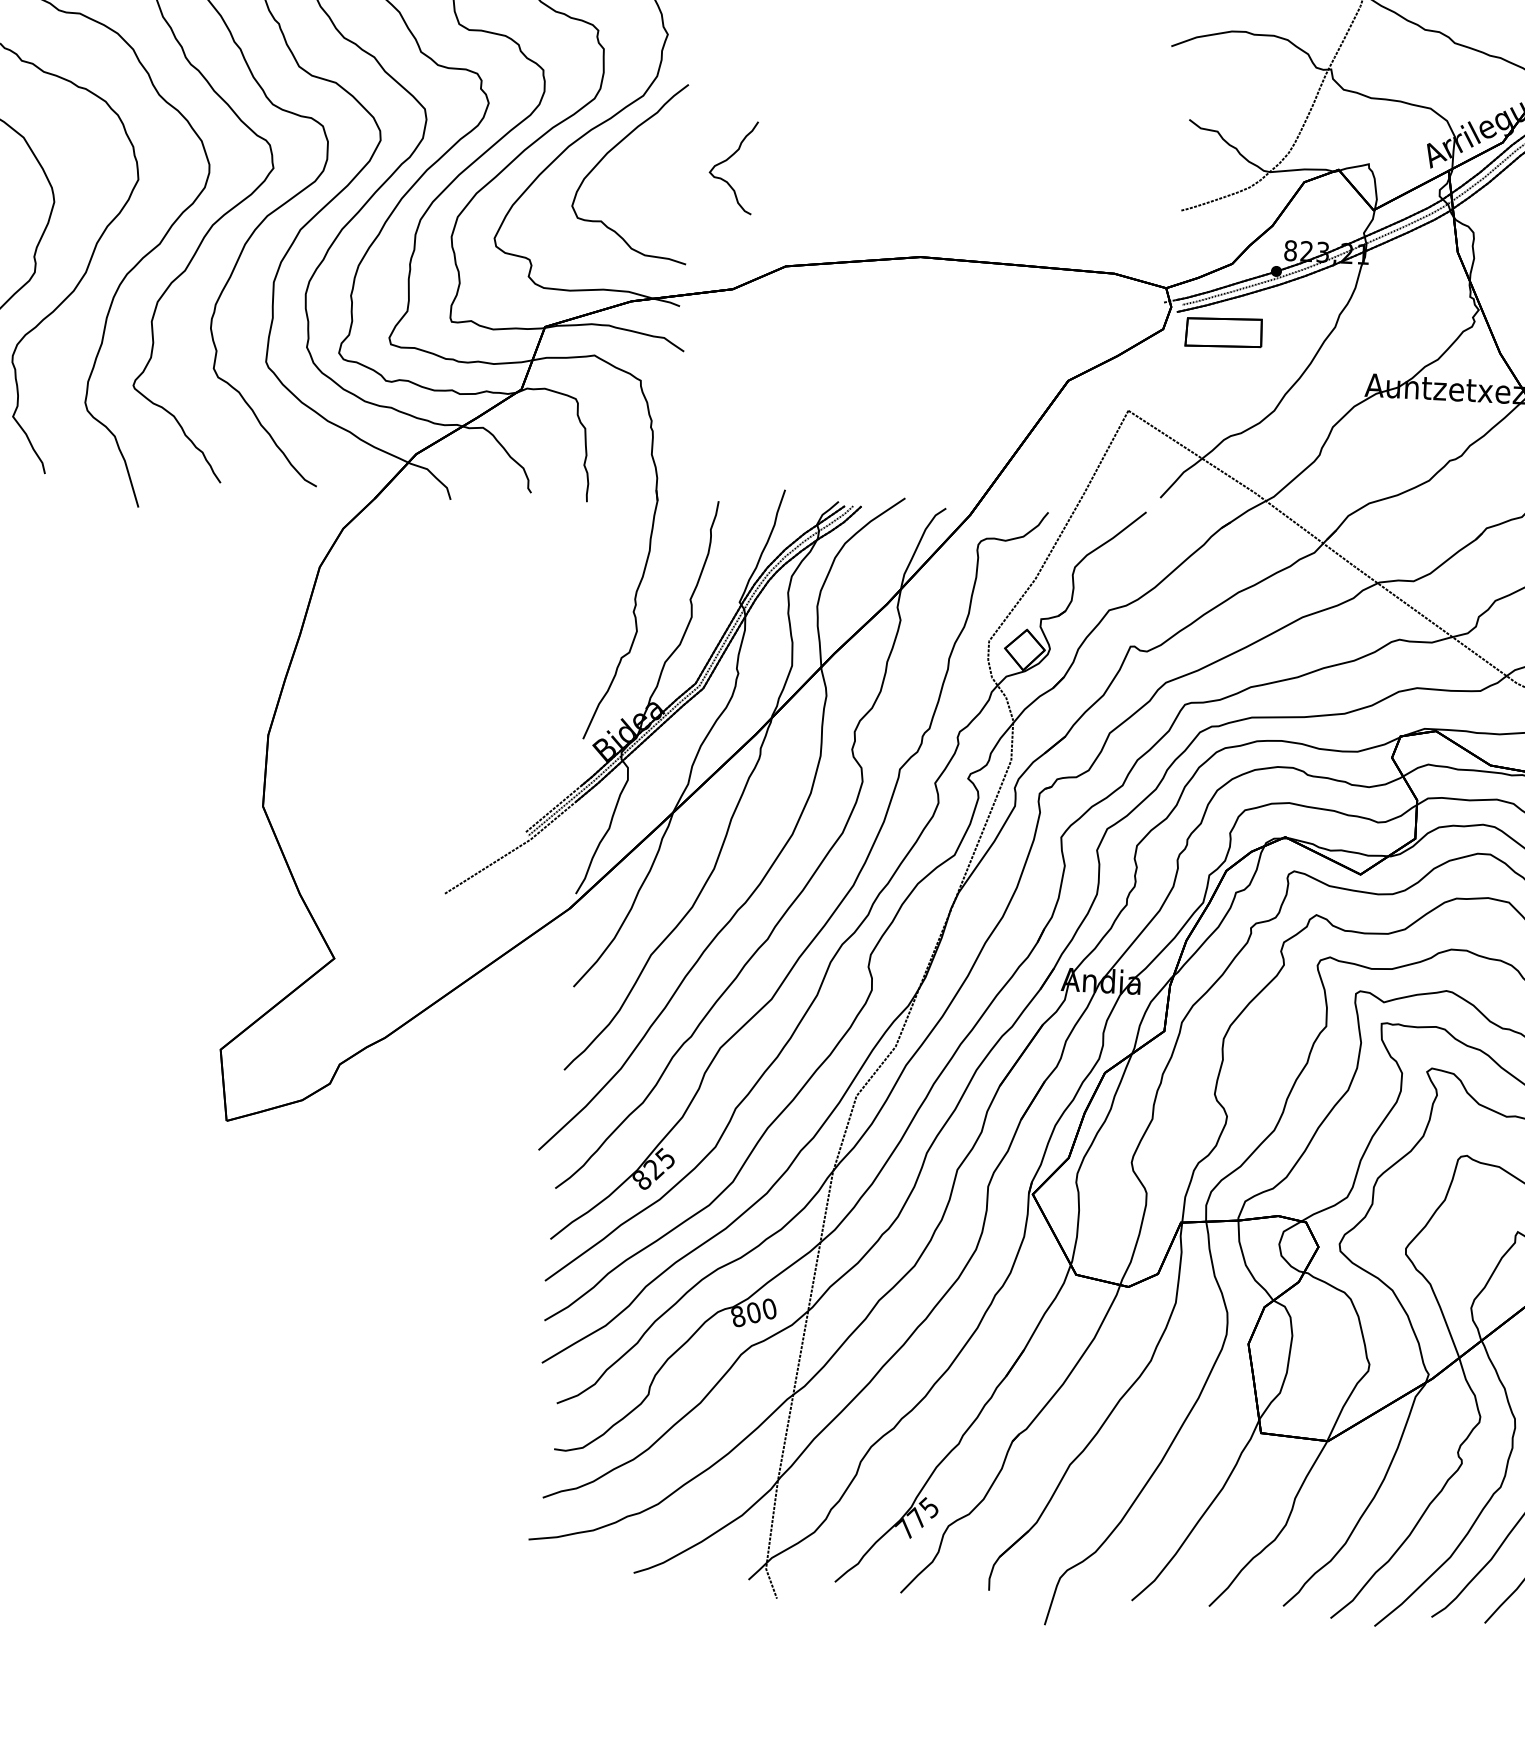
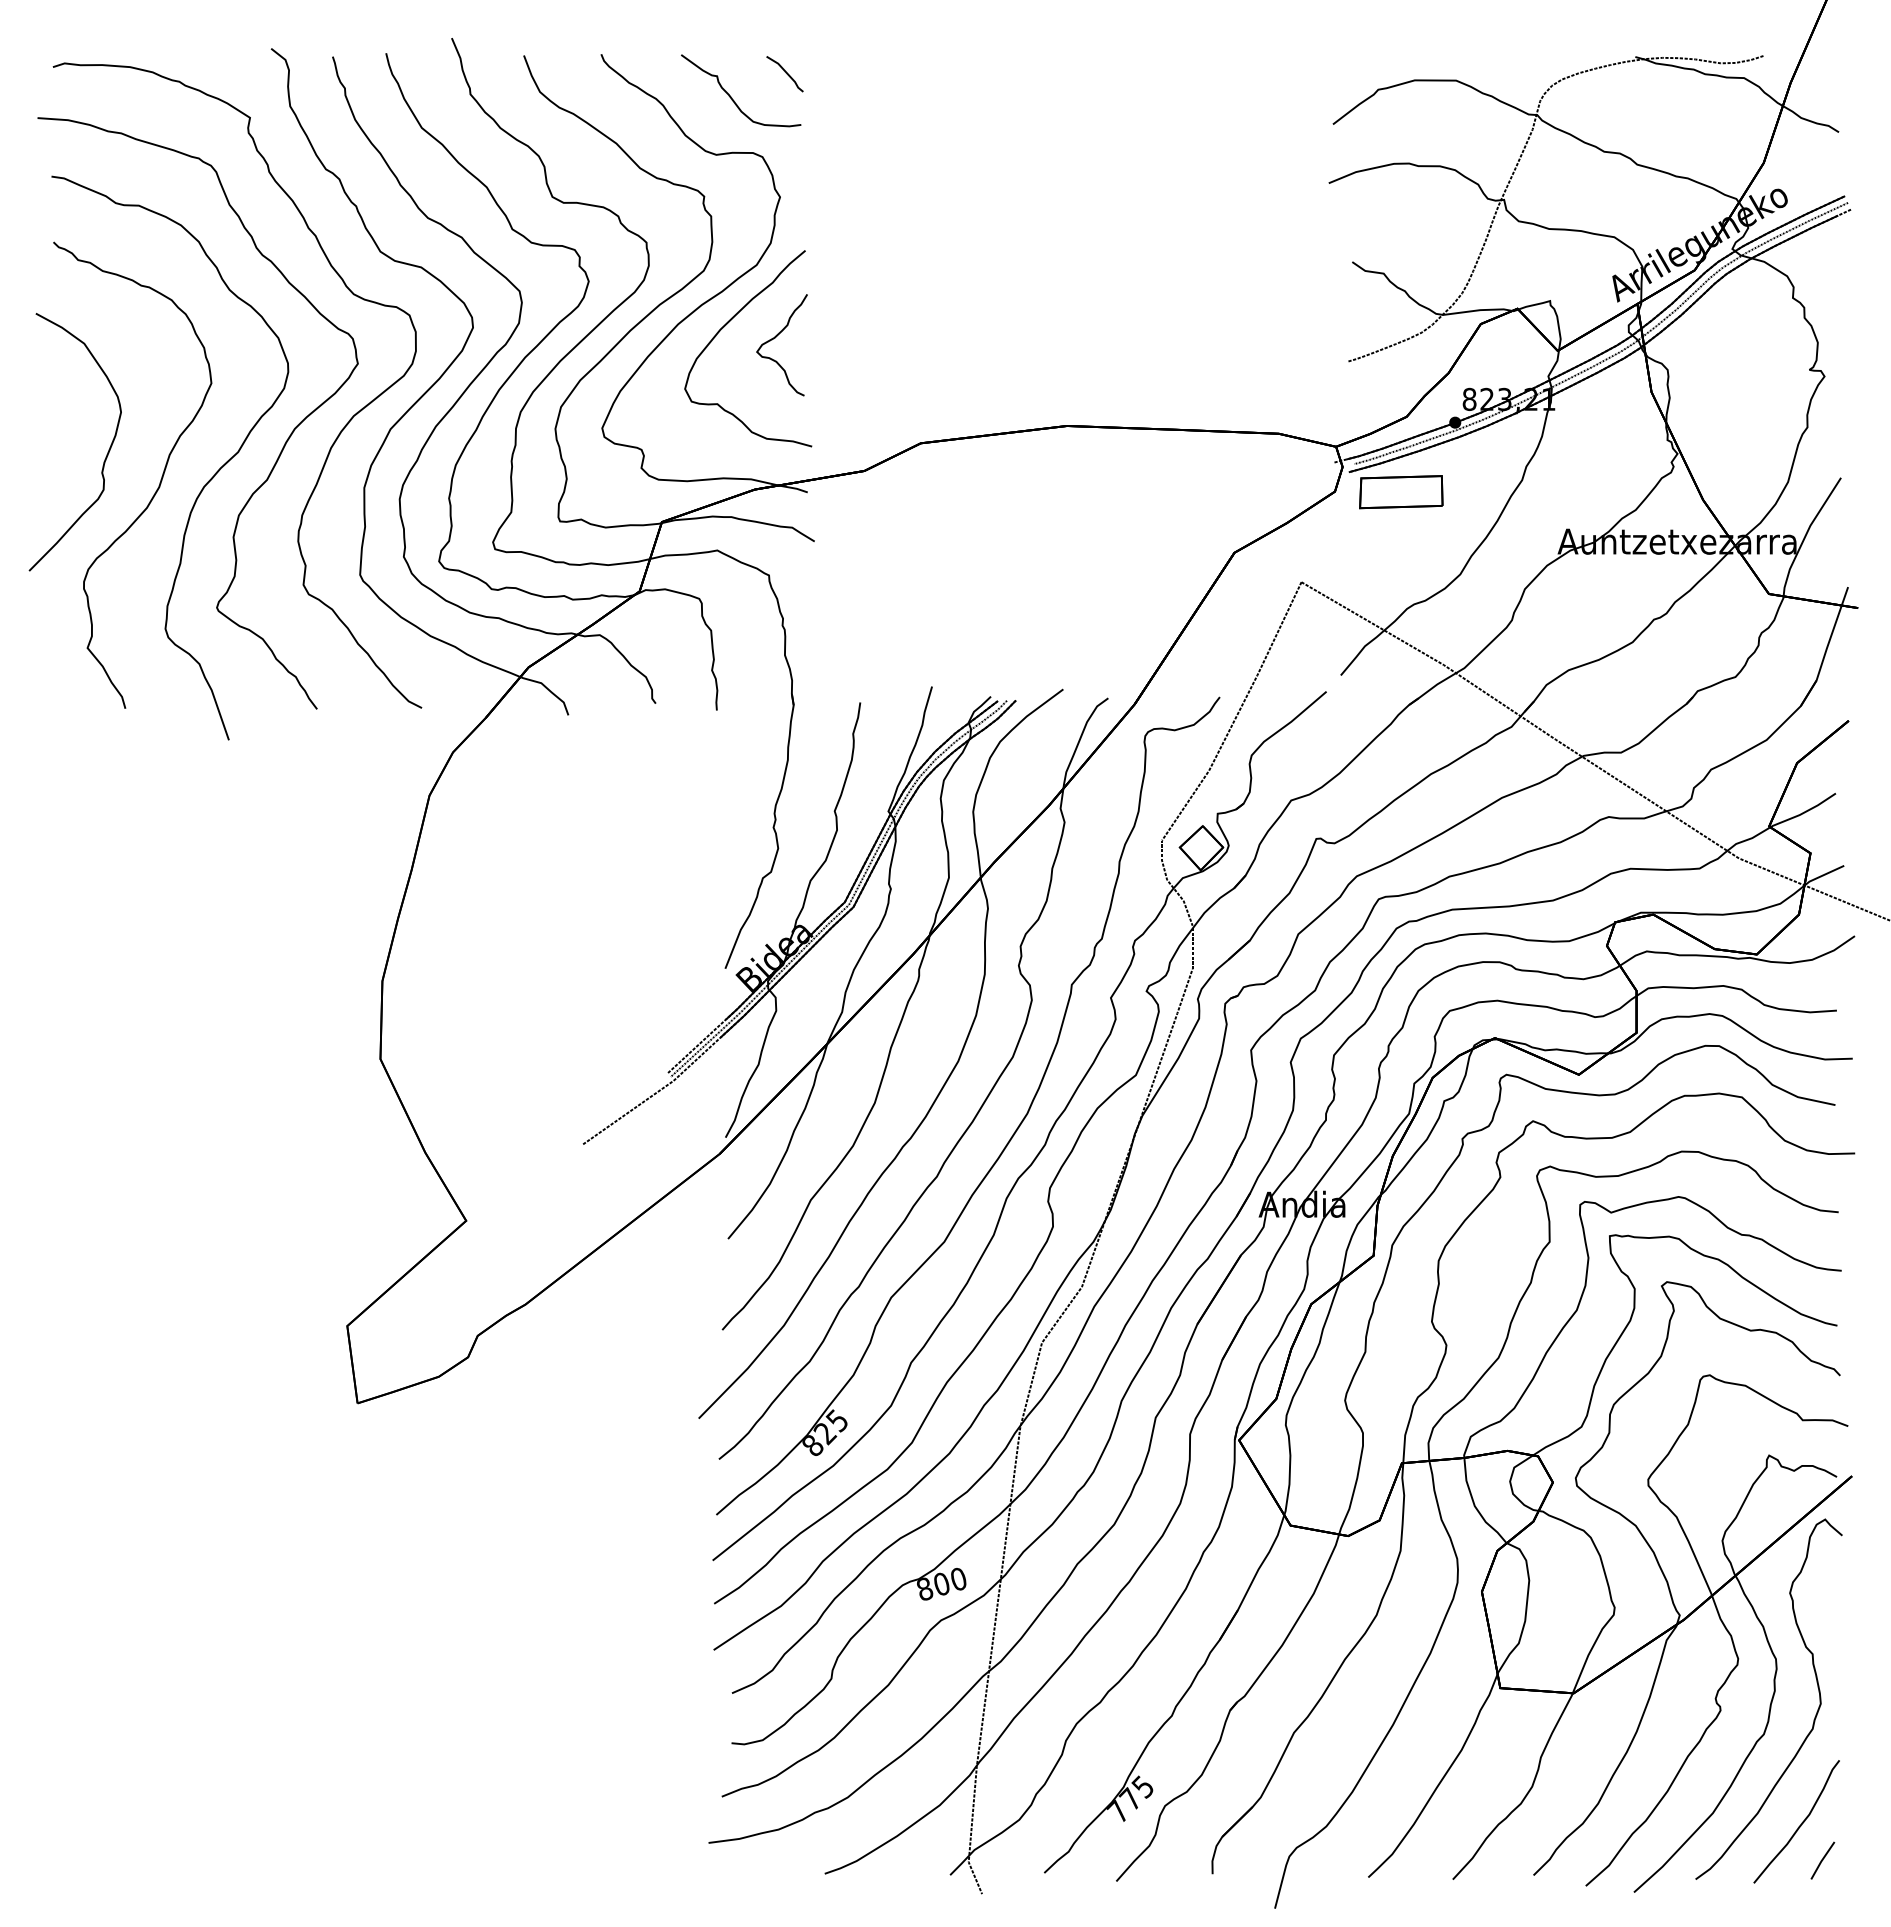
curve: (727, 160) -> (775, 338), moved

